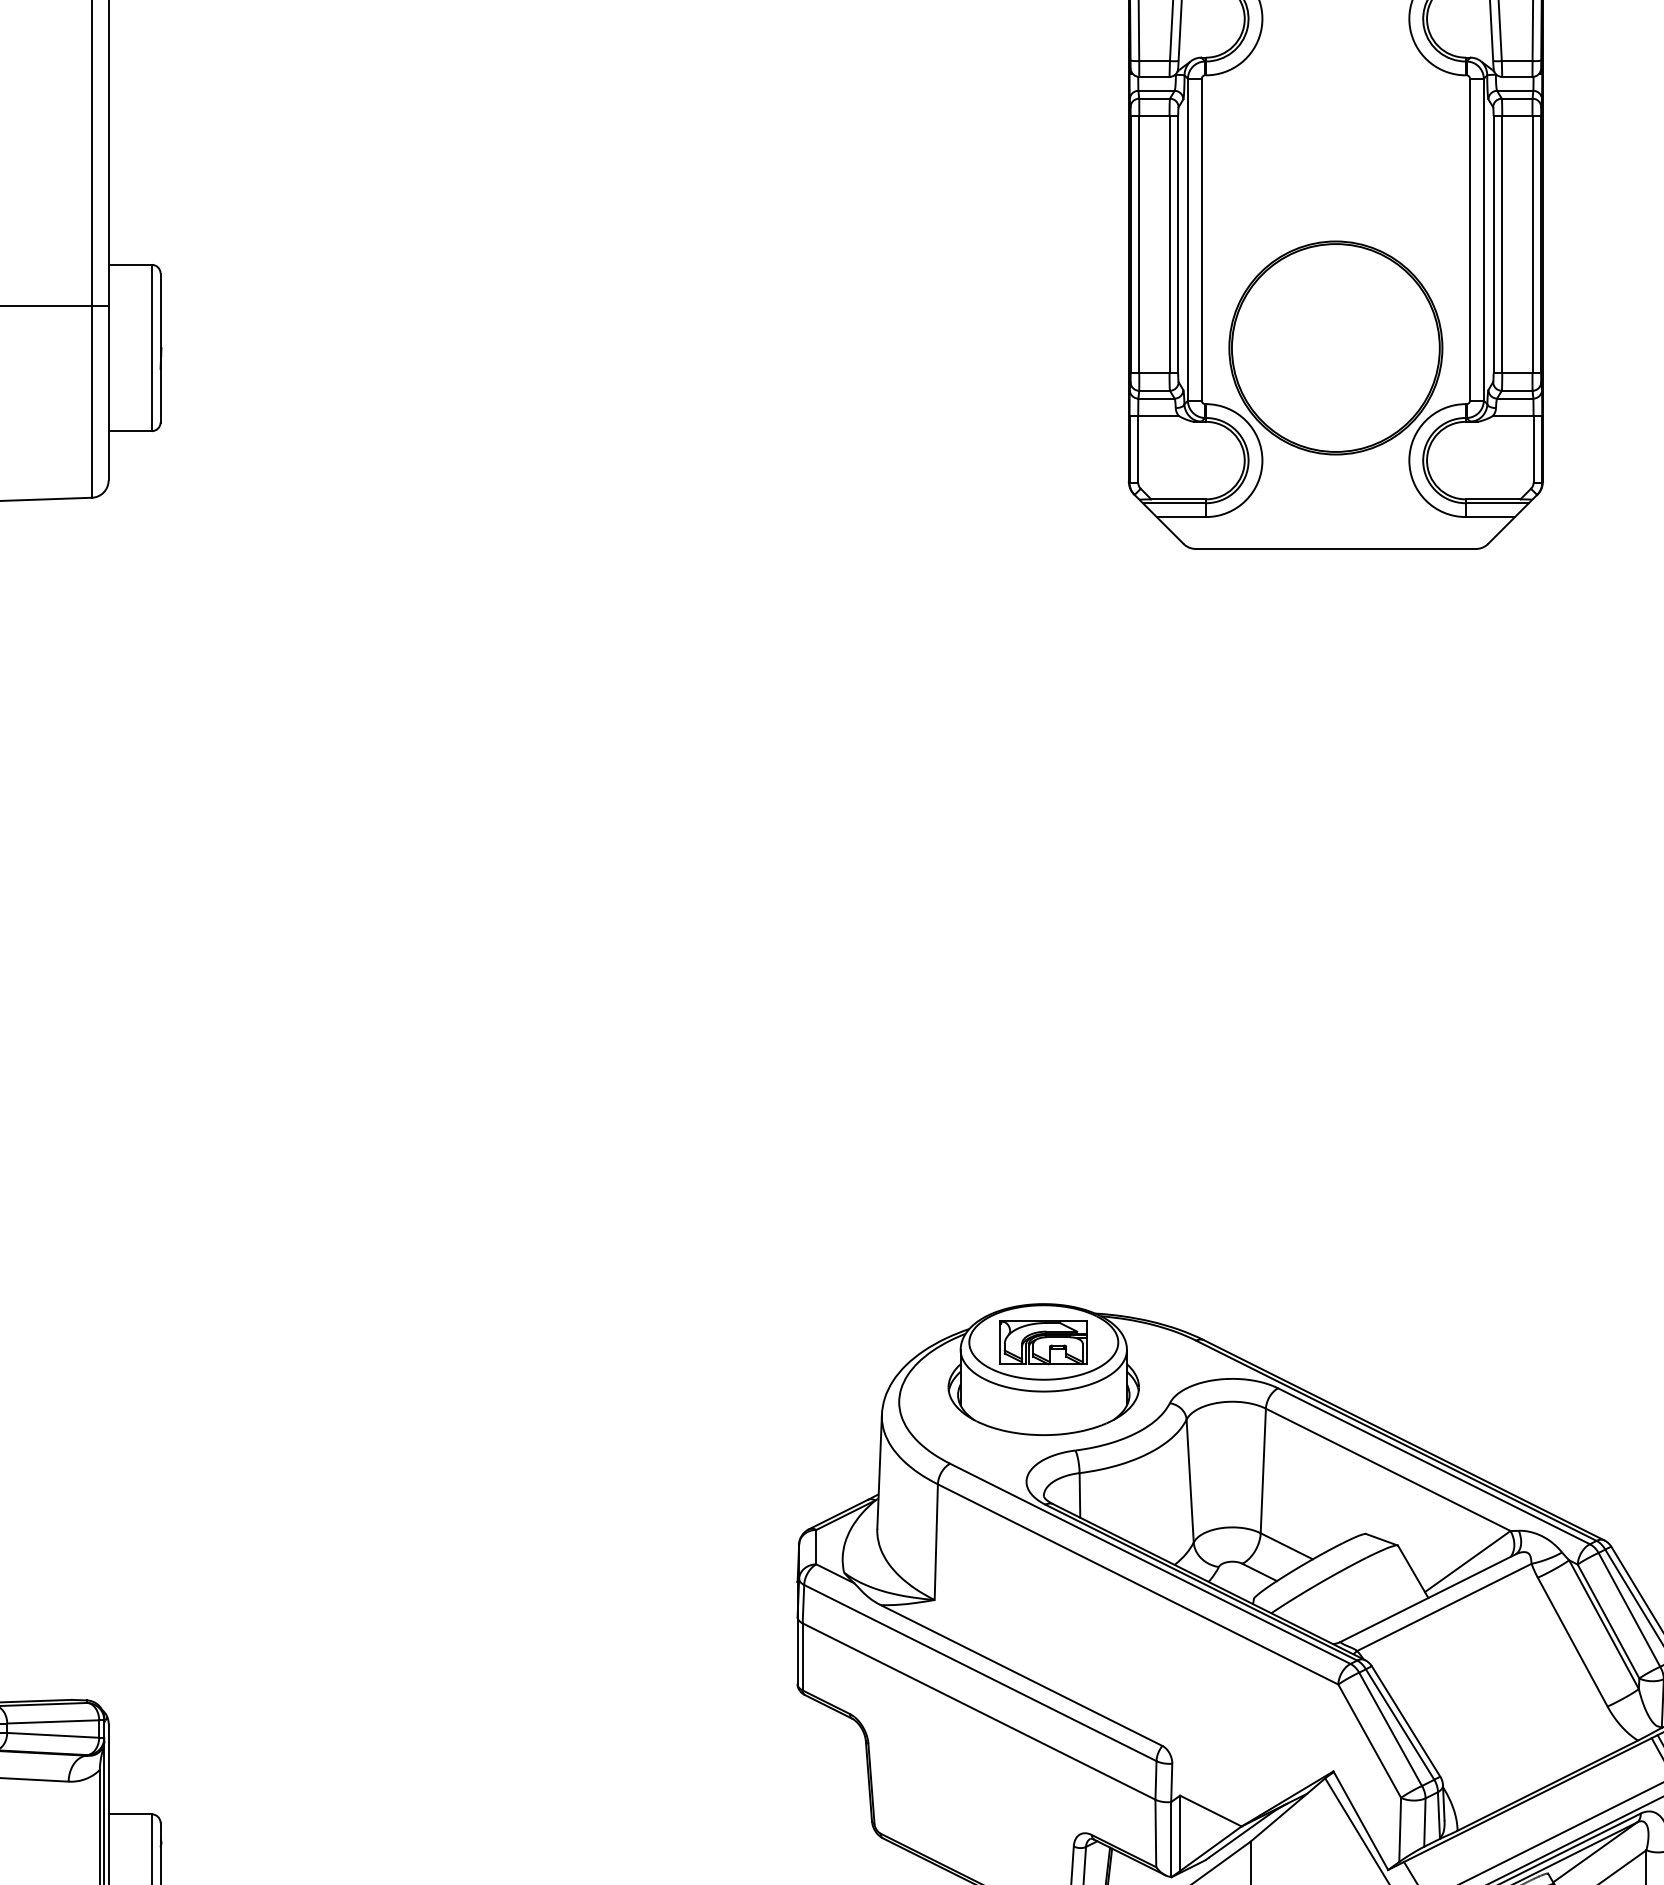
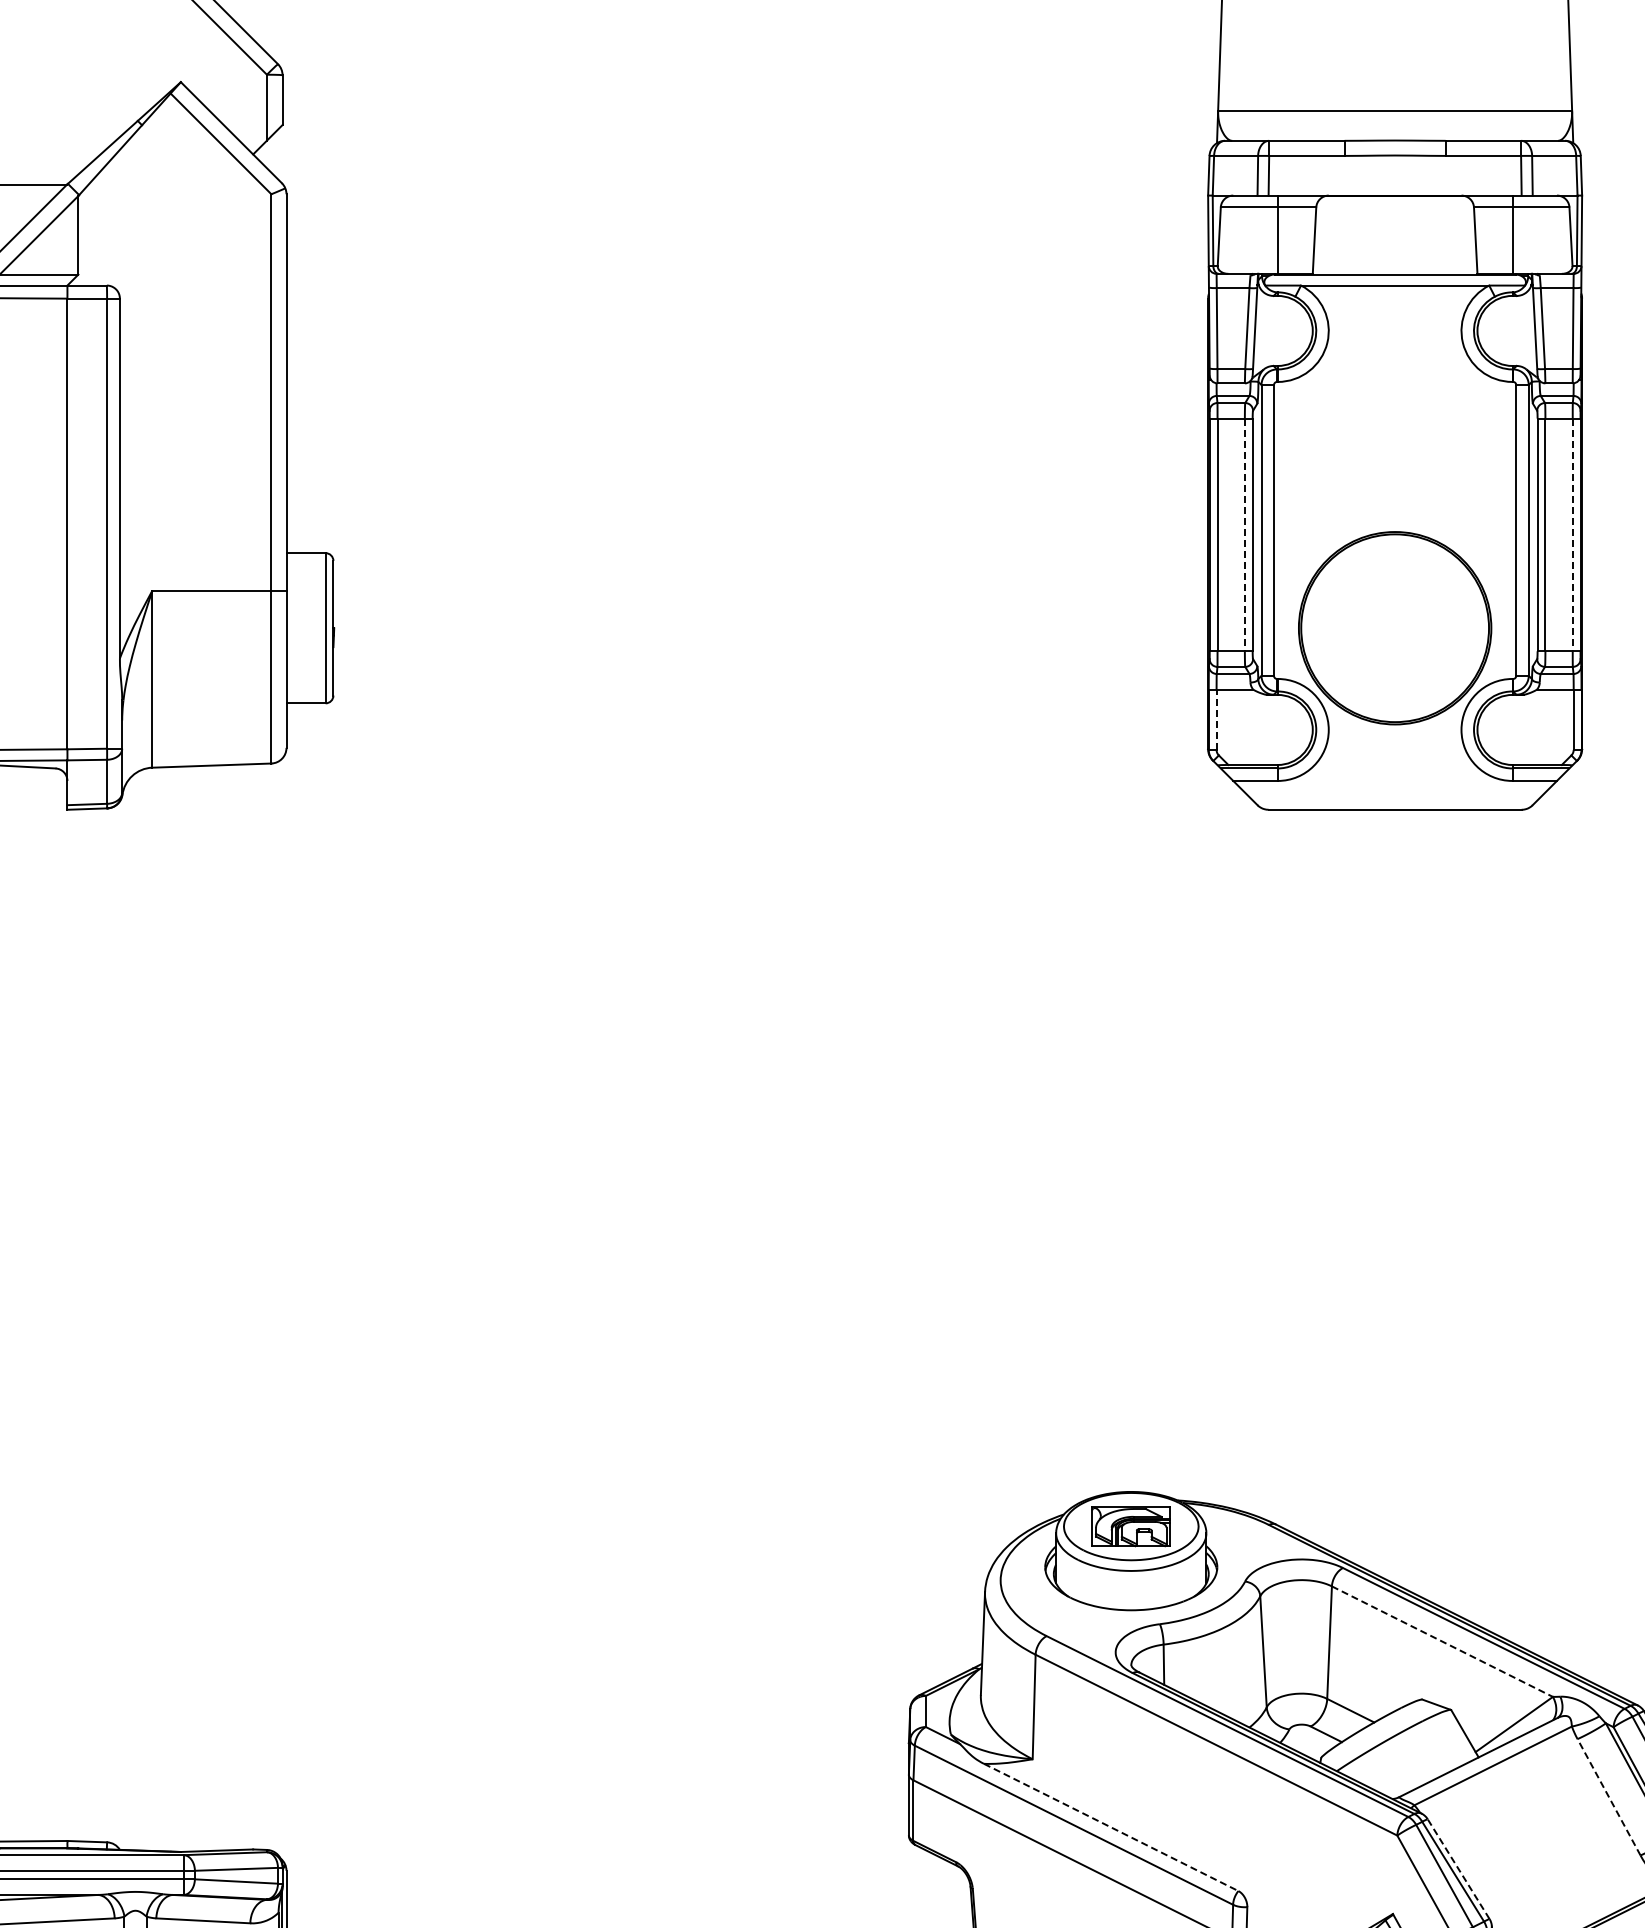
line: (1169, 245) -> (1244, 535), solid -> dashed
line: (1532, 245) -> (1572, 535), solid -> dashed
line: (1138, 449) -> (1216, 719), solid -> dashed
line: (1388, 1469) -> (1442, 1641), solid -> dashed
line: (1572, 1641) -> (1608, 1796), solid -> dashed
line: (1021, 1675) -> (1111, 1827), solid -> dashed
line: (1406, 1722) -> (1458, 1869), solid -> dashed

